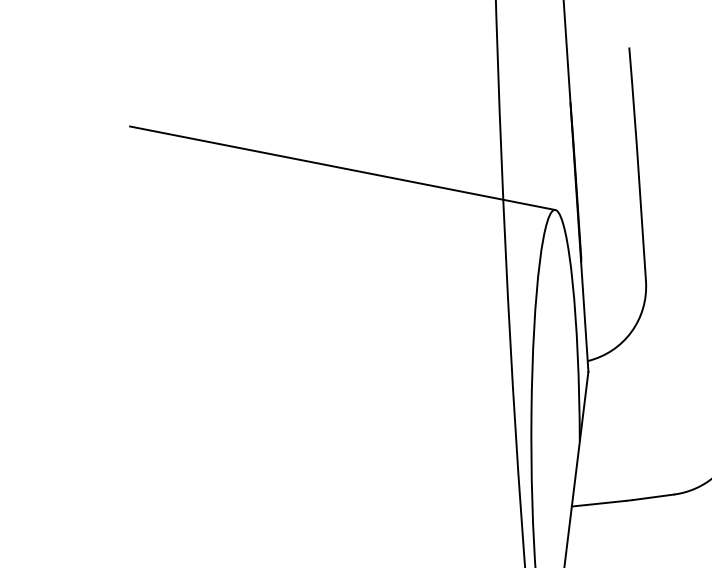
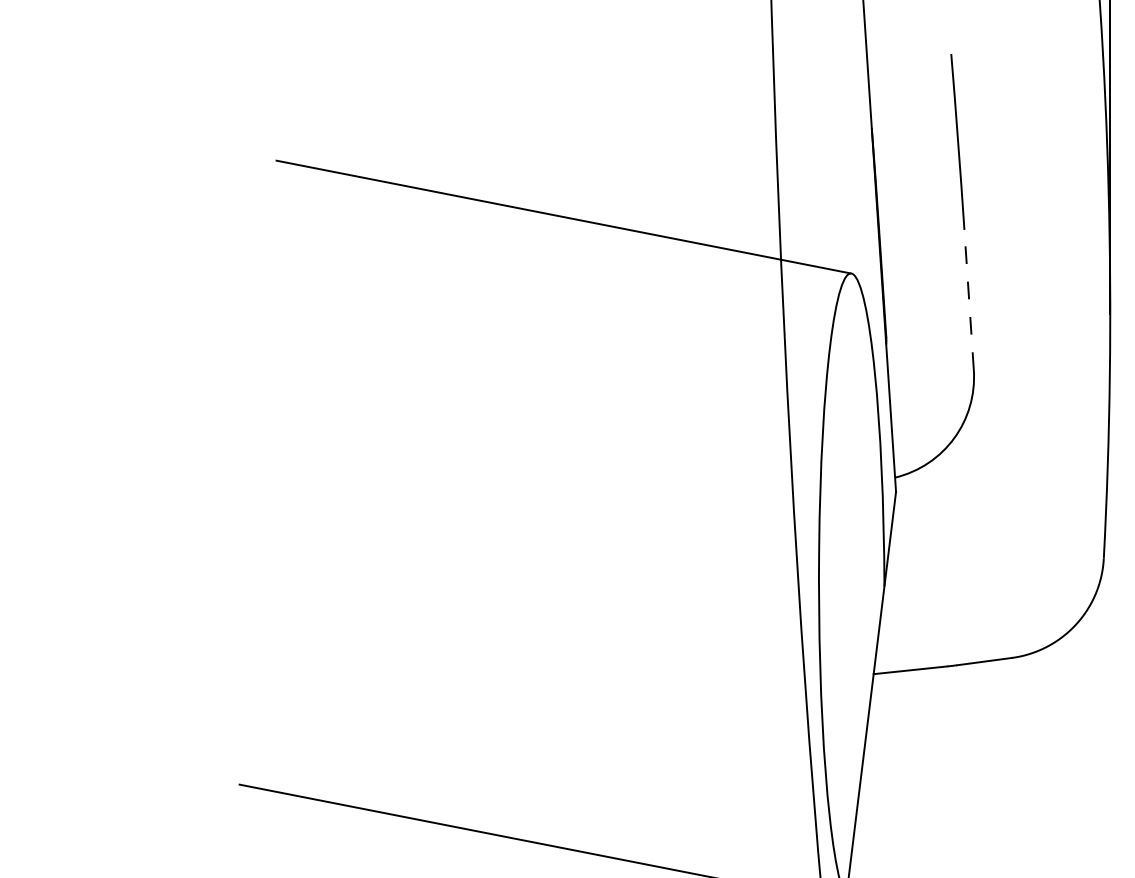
line: (642, 229) -> (969, 299), solid -> dashed

